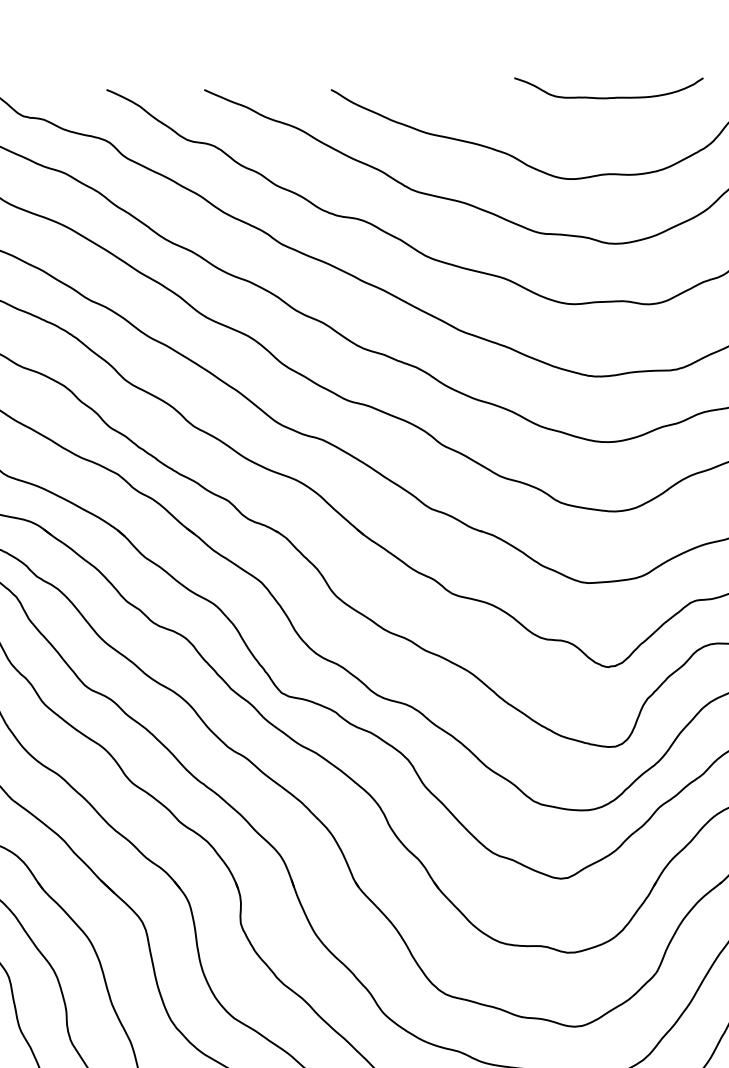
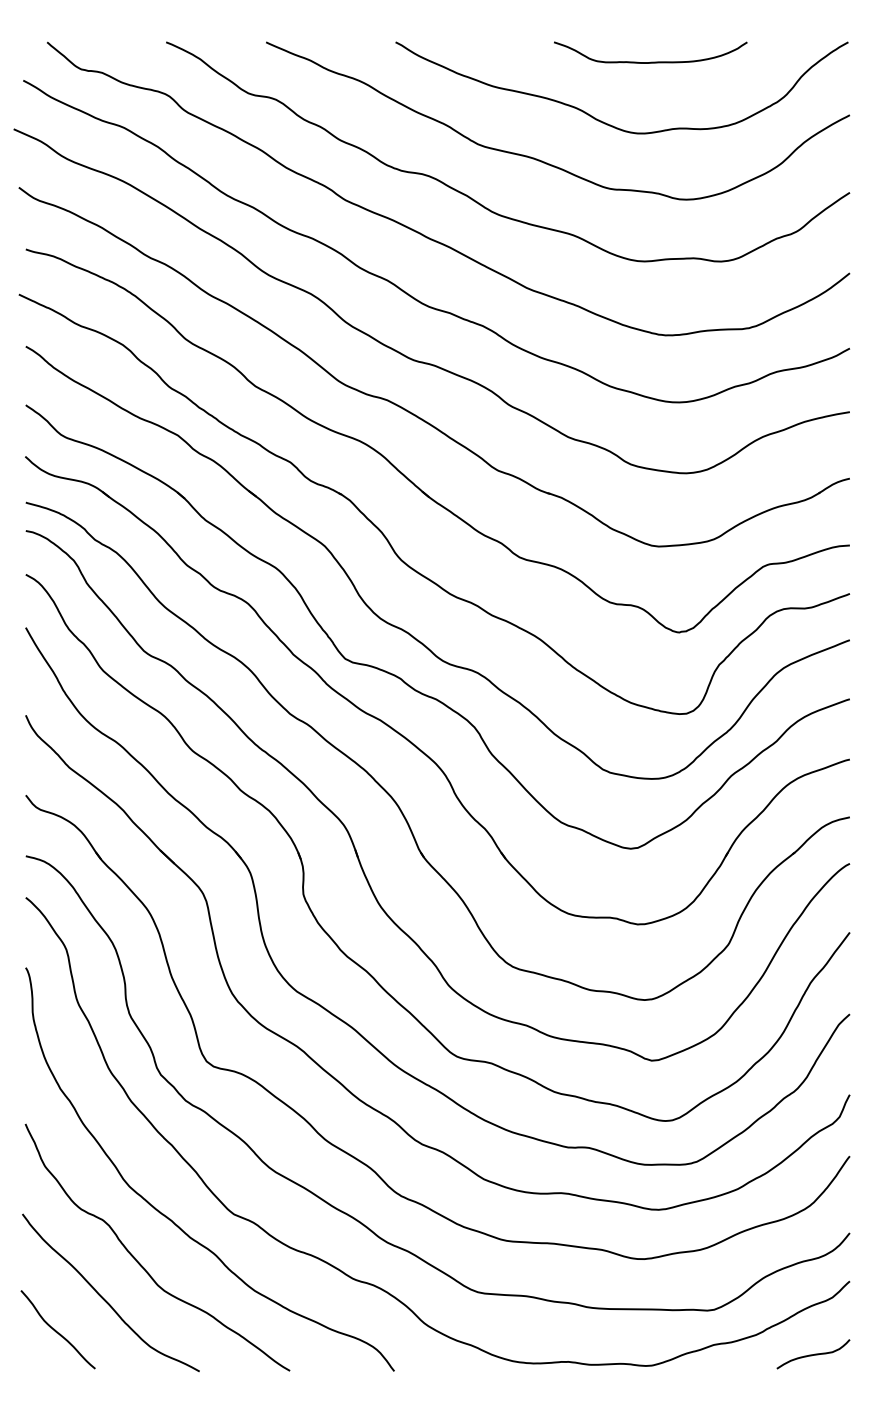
curve: (608, 96) -> (650, 61), moved

